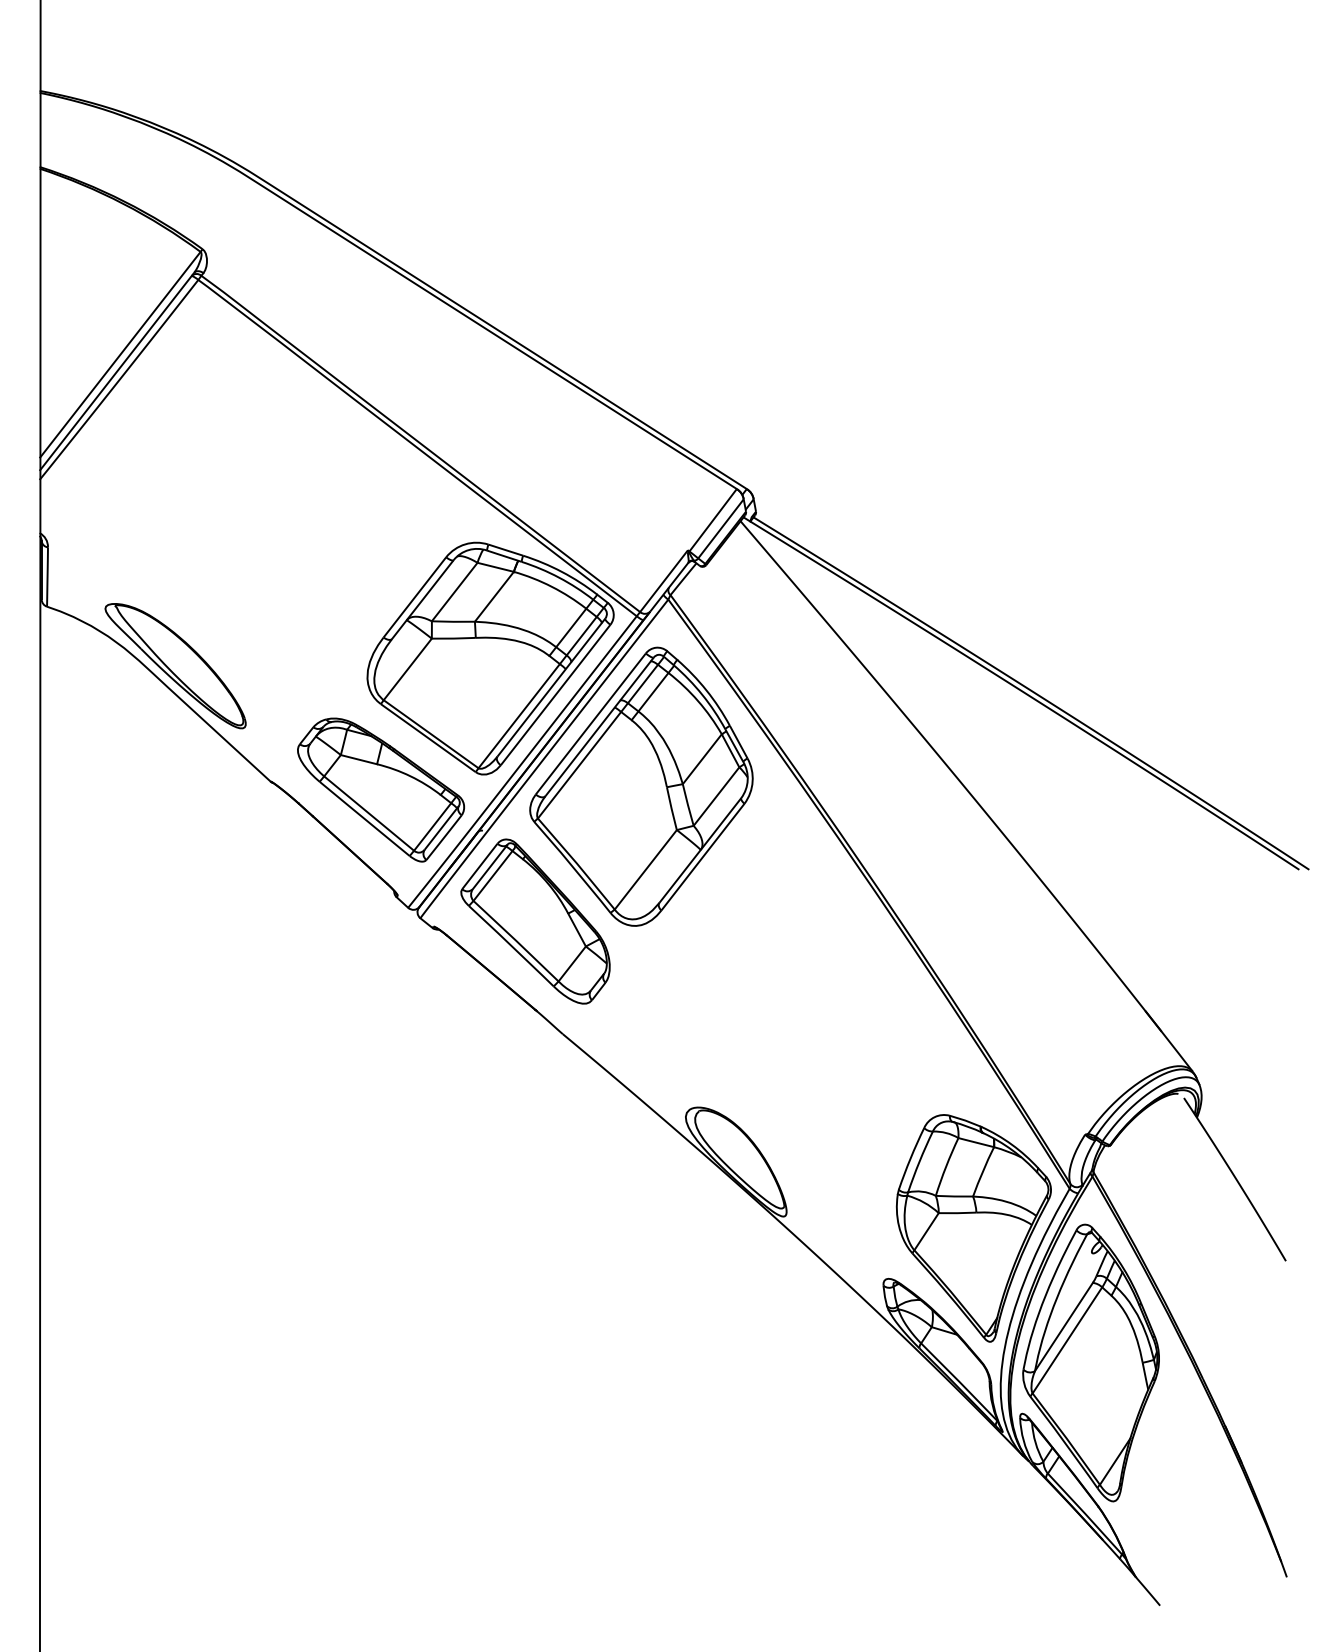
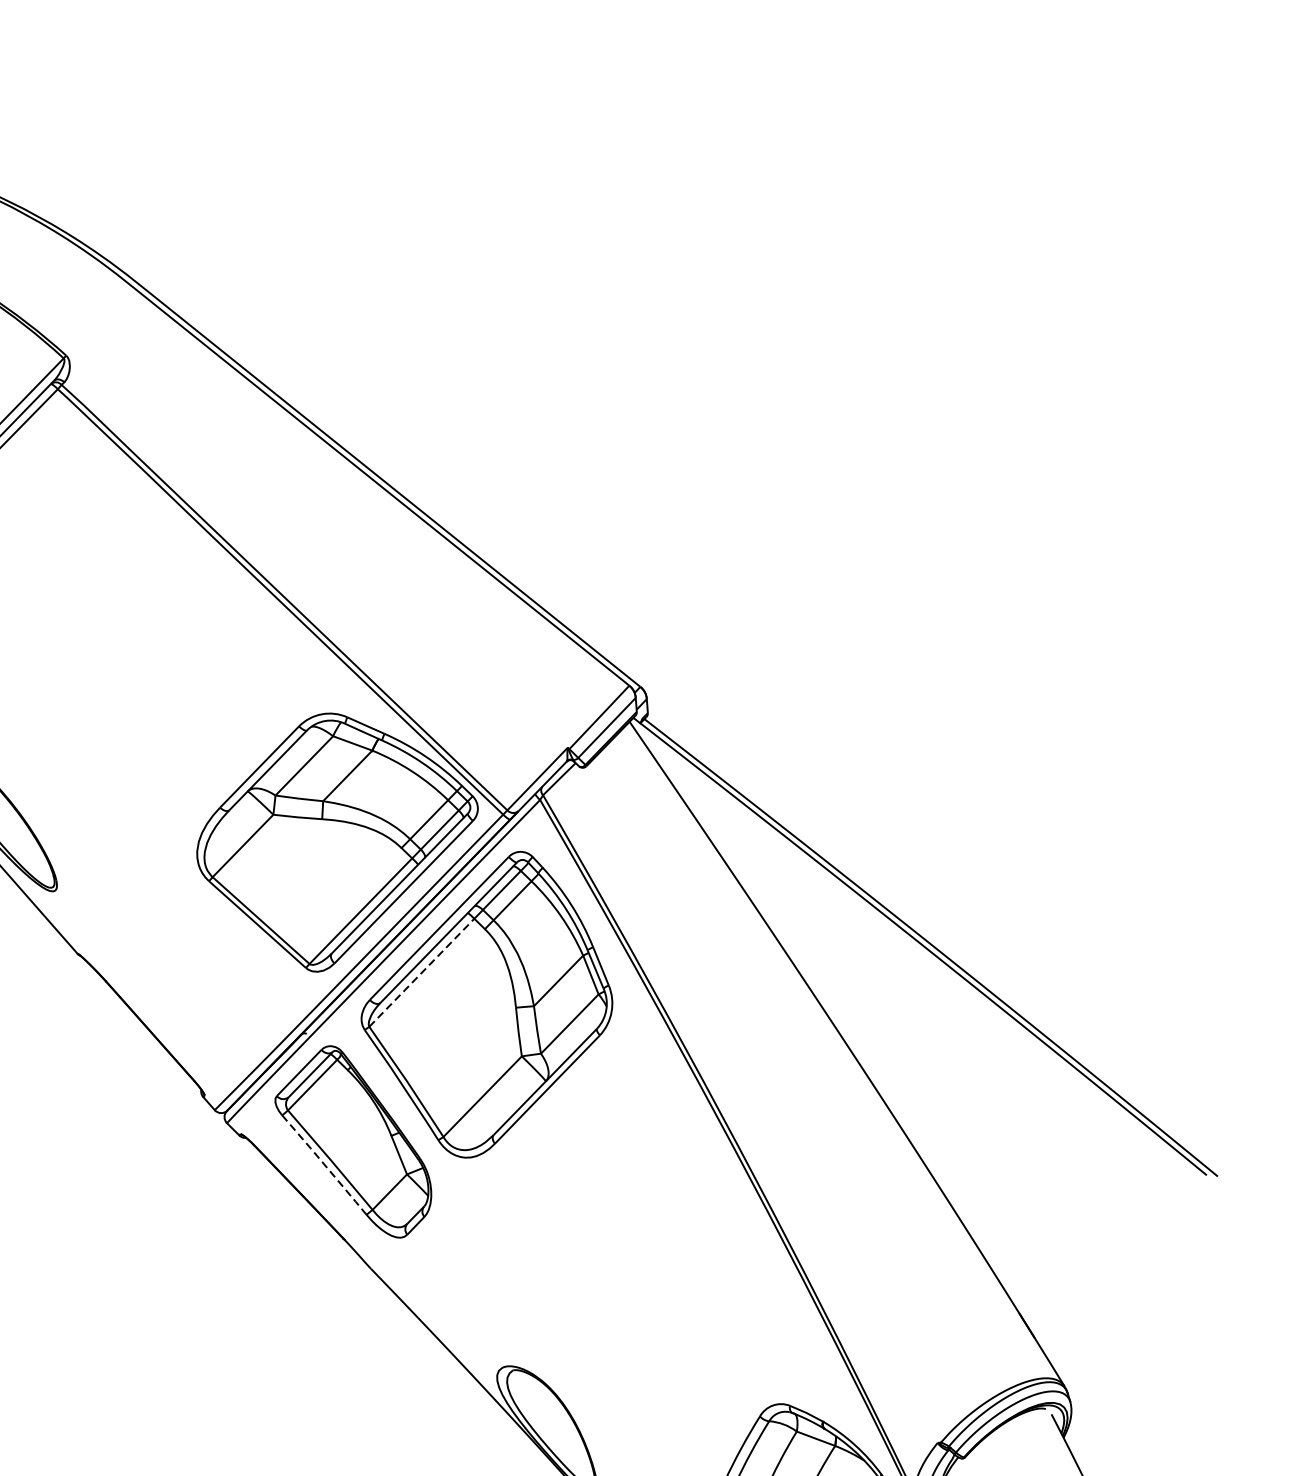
line: (579, 765) -> (421, 973), solid -> dashed
part: (380, 789) -> (198, 975), removed
line: (511, 945) -> (324, 1164), solid -> dashed

